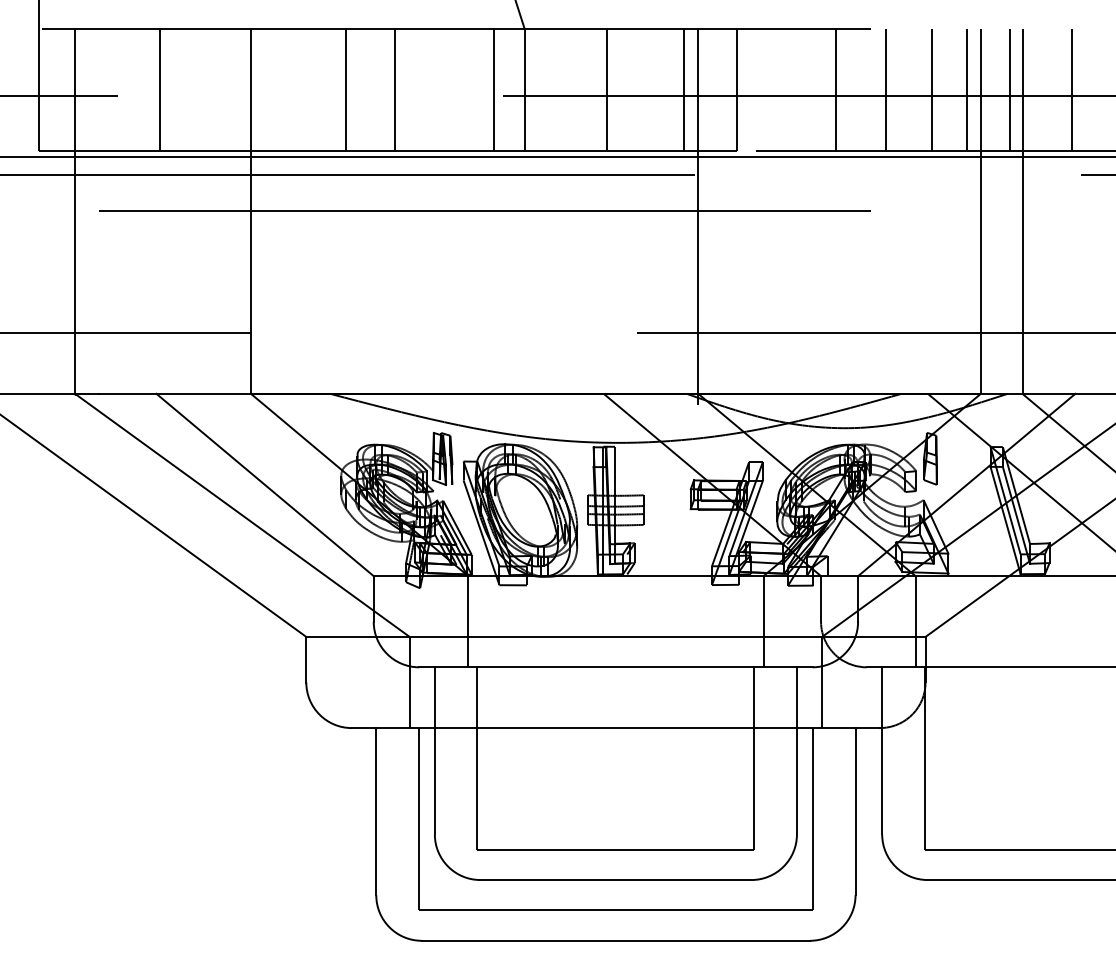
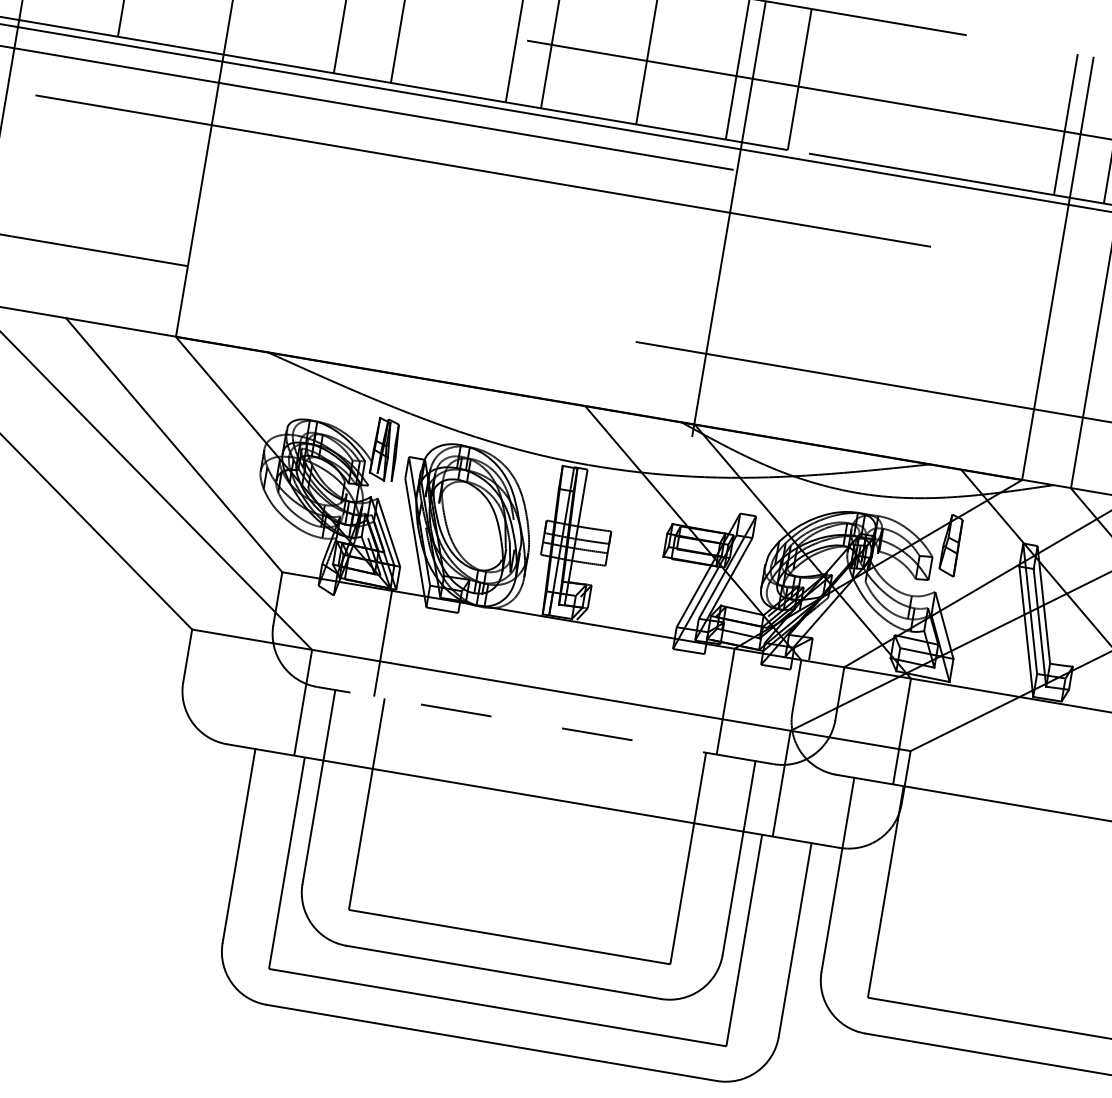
line: (836, 89) -> (914, 98), removed
line: (885, 89) -> (971, 108), removed
line: (931, 89) -> (1024, 117), removed
line: (615, 667) -> (544, 725), solid -> dashed

